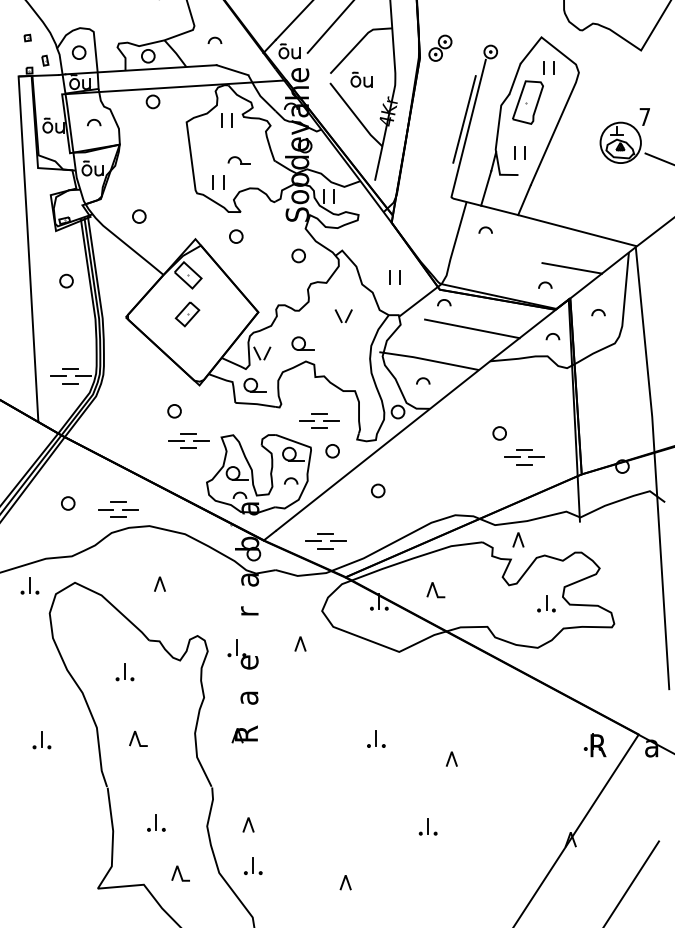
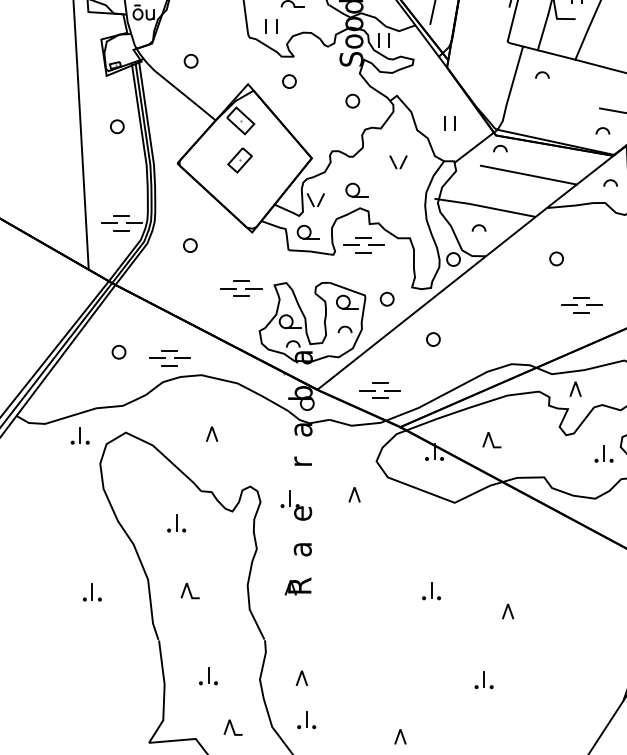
circle: (174, 411) -> (190, 245), moved
part: (319, 420) -> (363, 244), moved
part: (499, 433) -> (556, 258), moved

